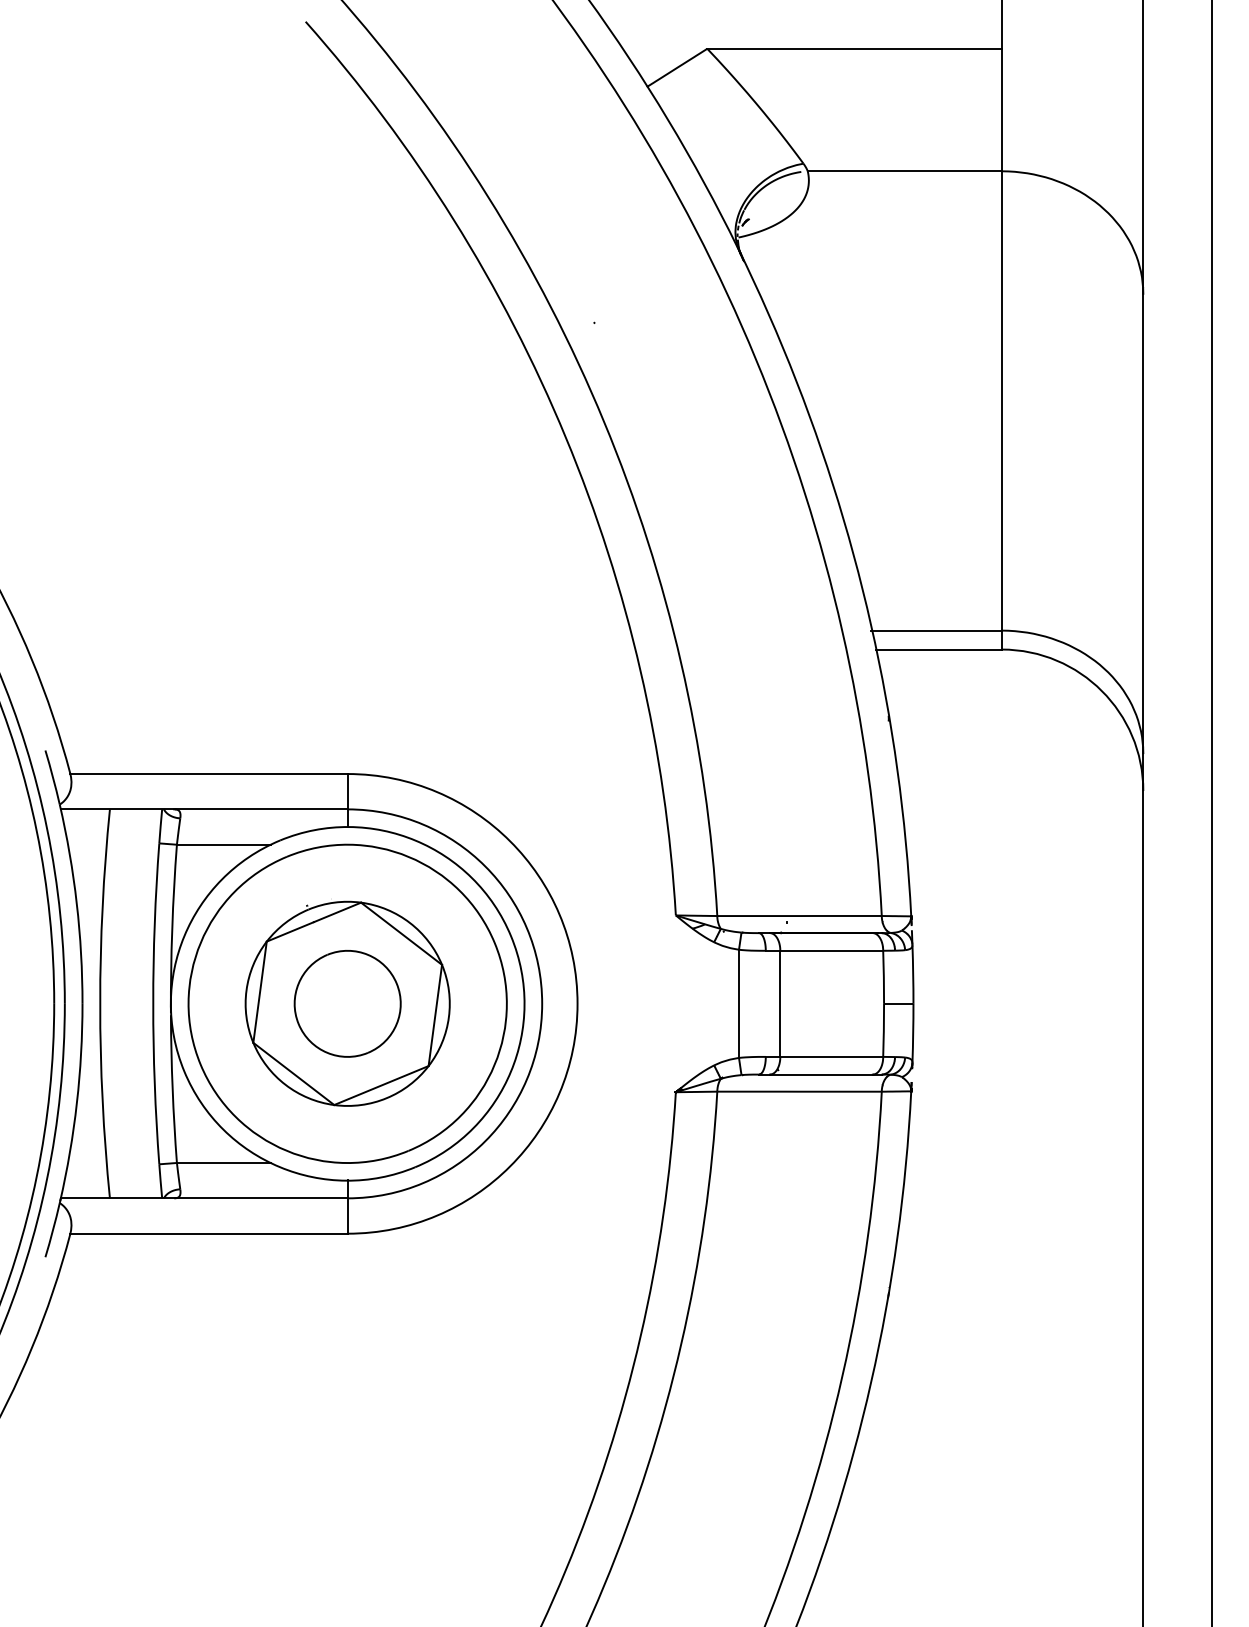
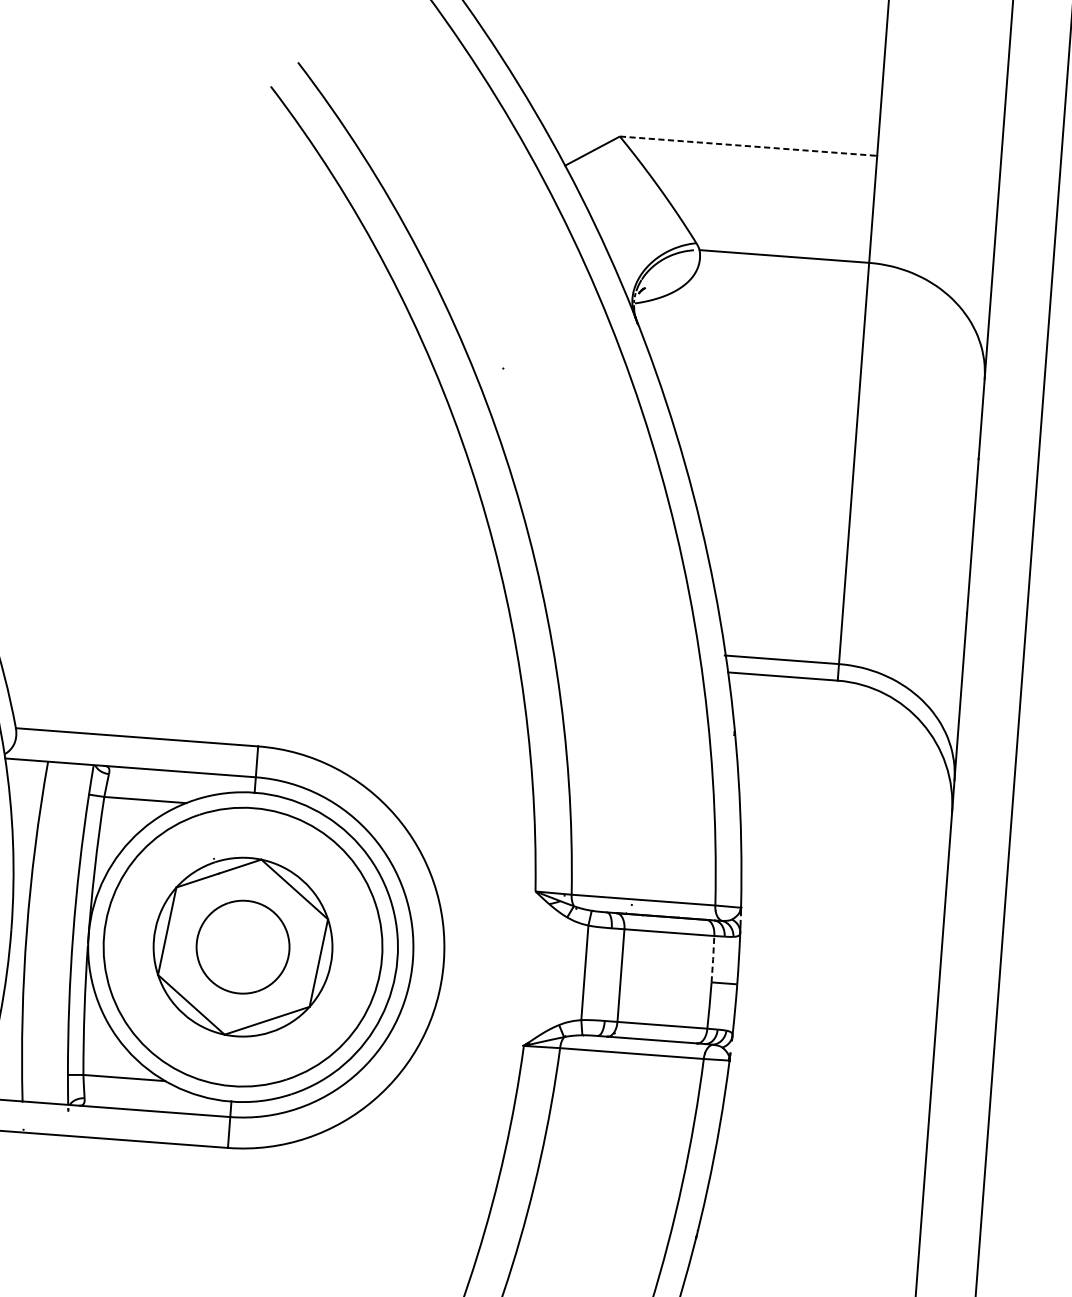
line: (855, 48) -> (749, 145), solid -> dashed
line: (883, 977) -> (712, 959), solid -> dashed

